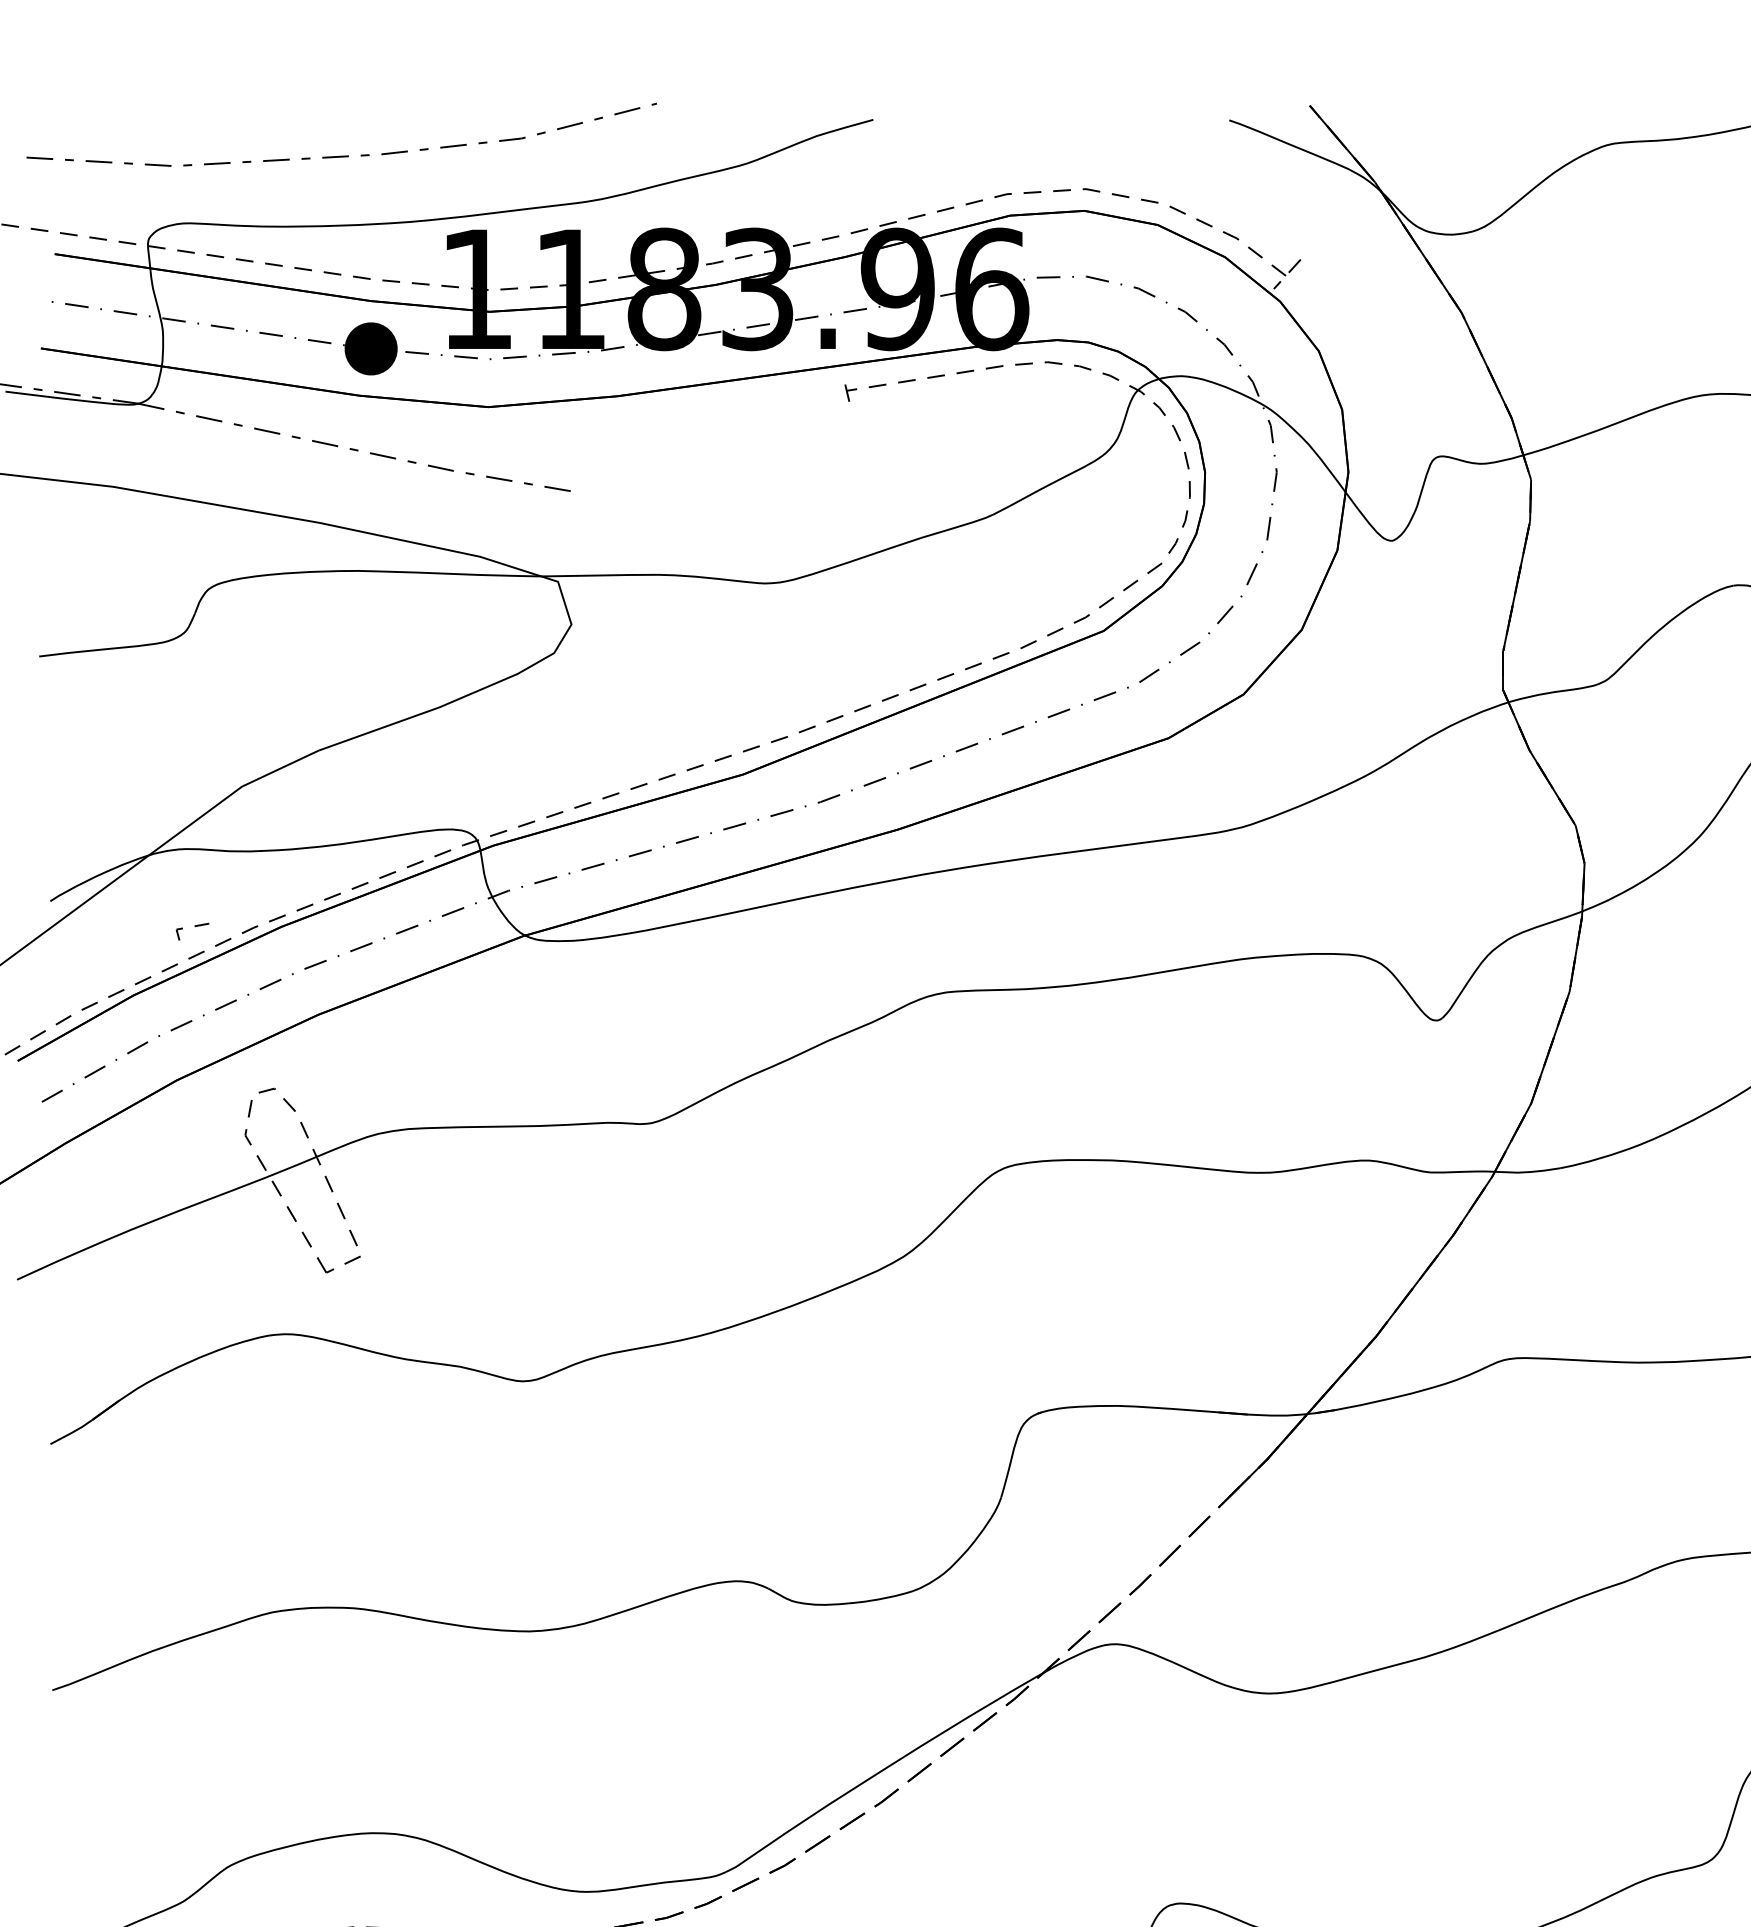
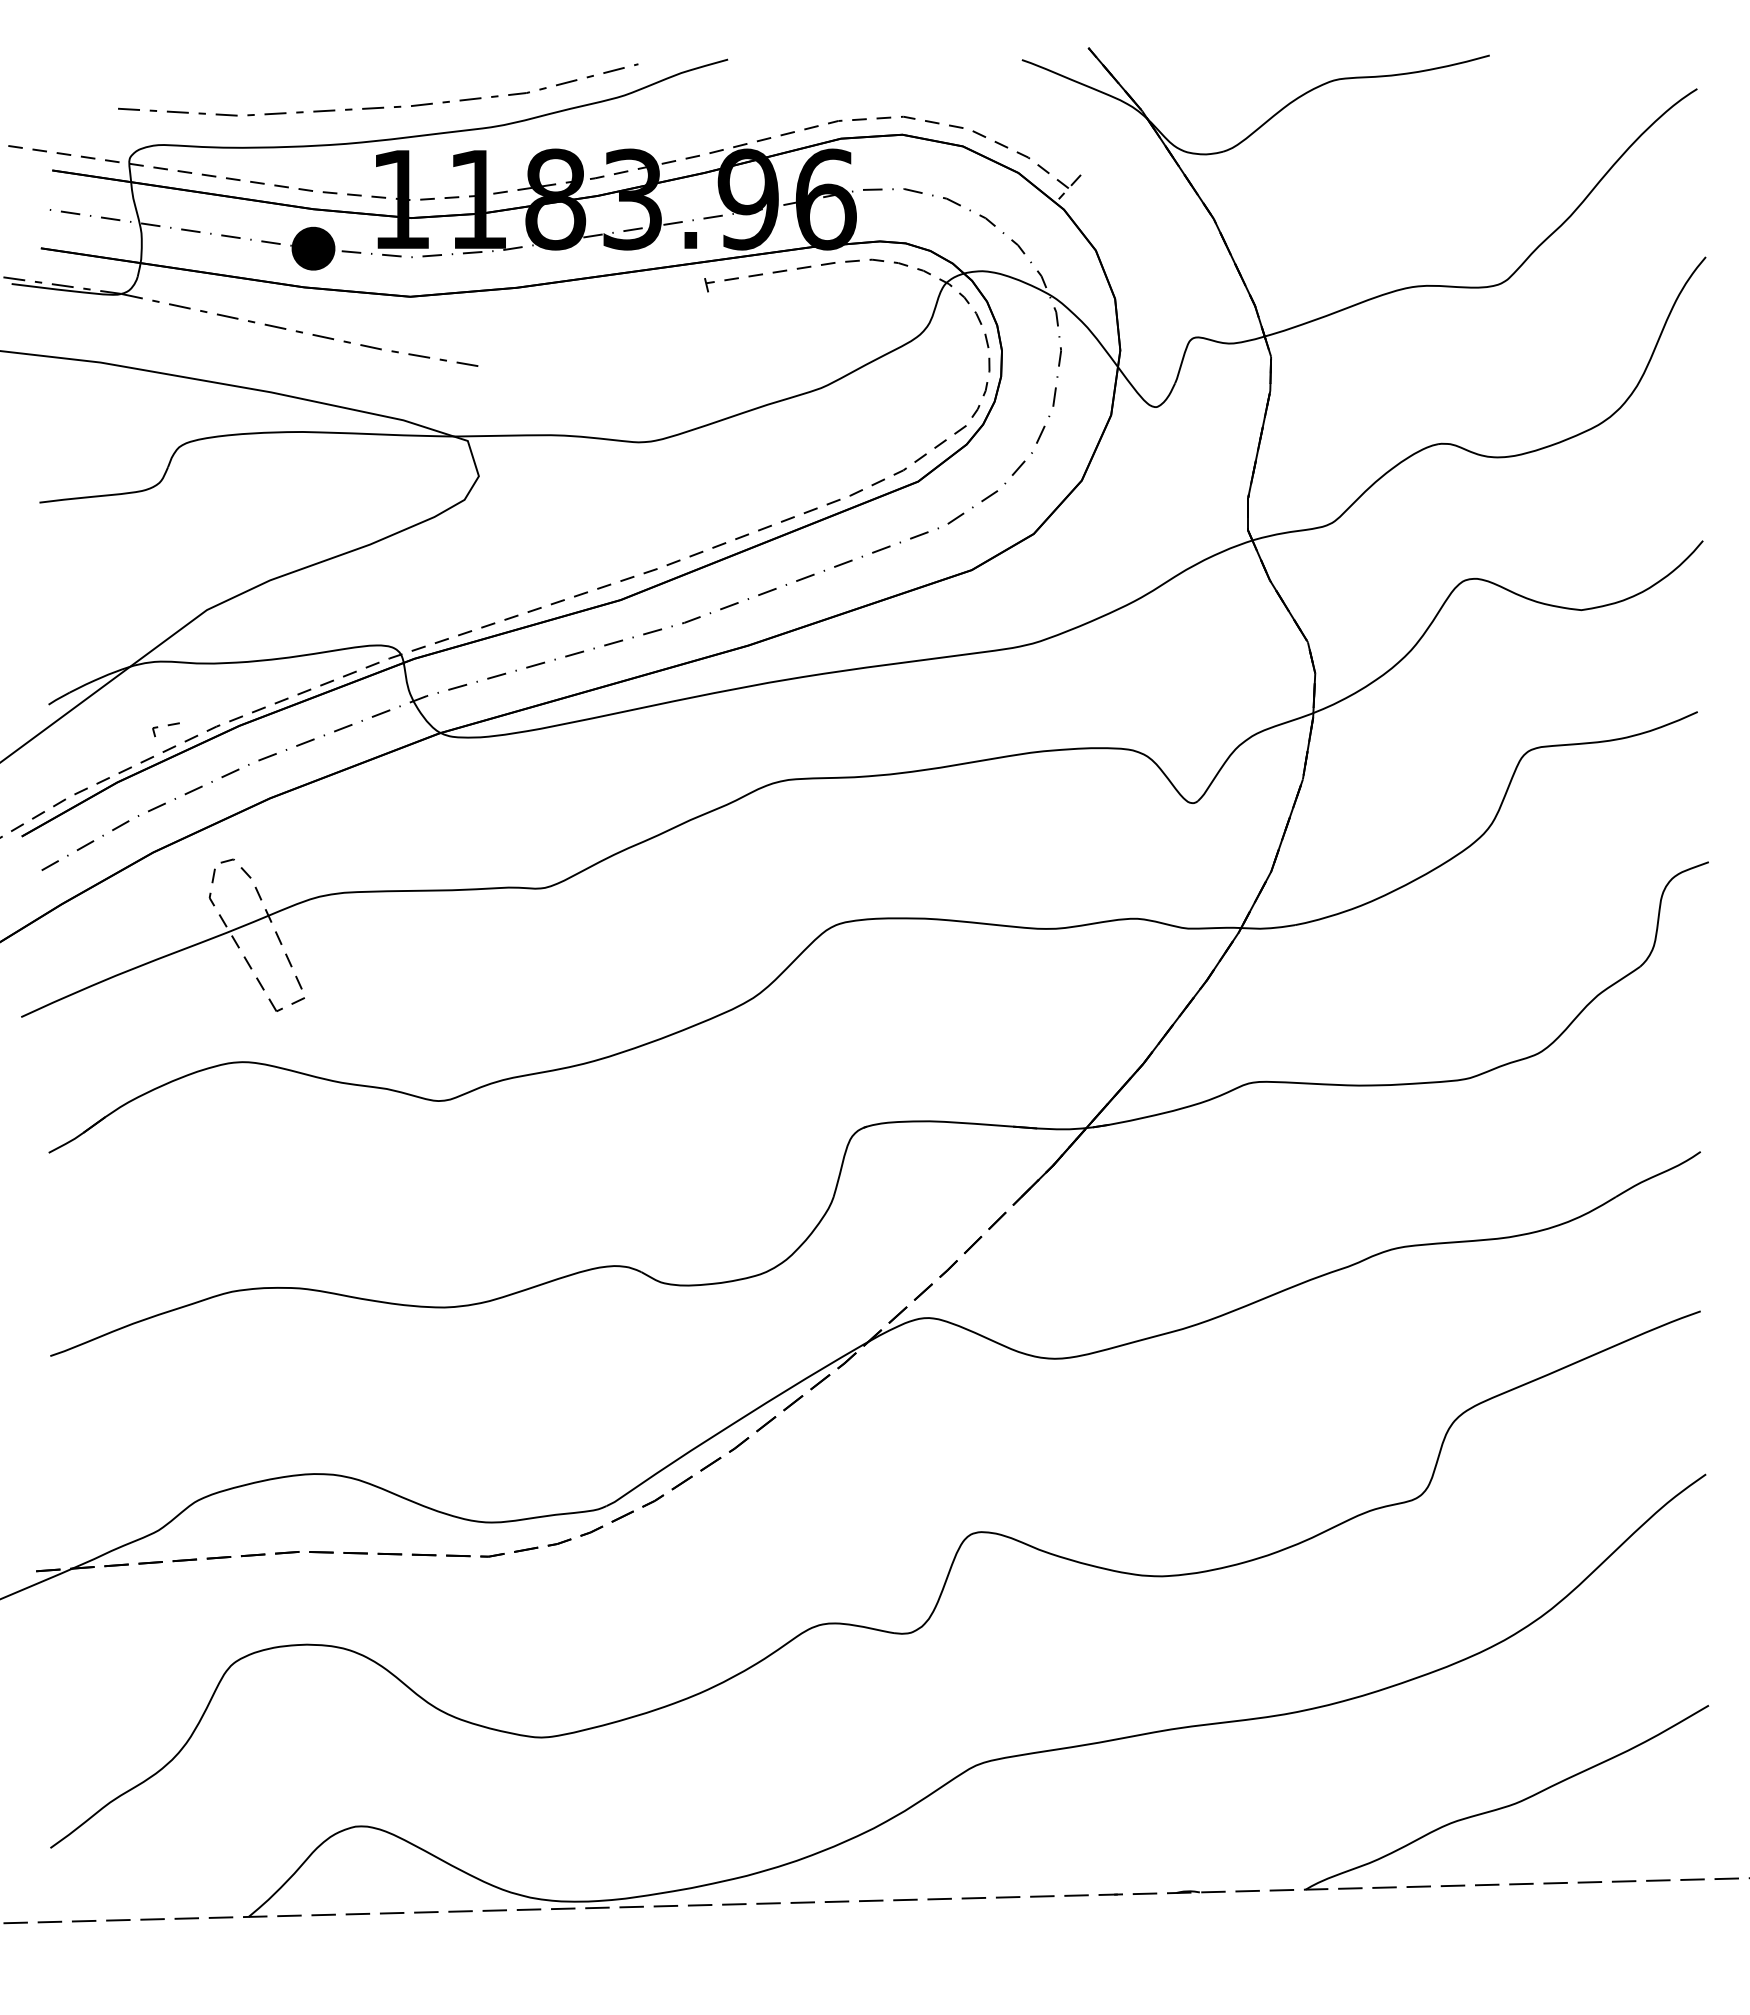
line: (345, 154) -> (381, 106), moved

